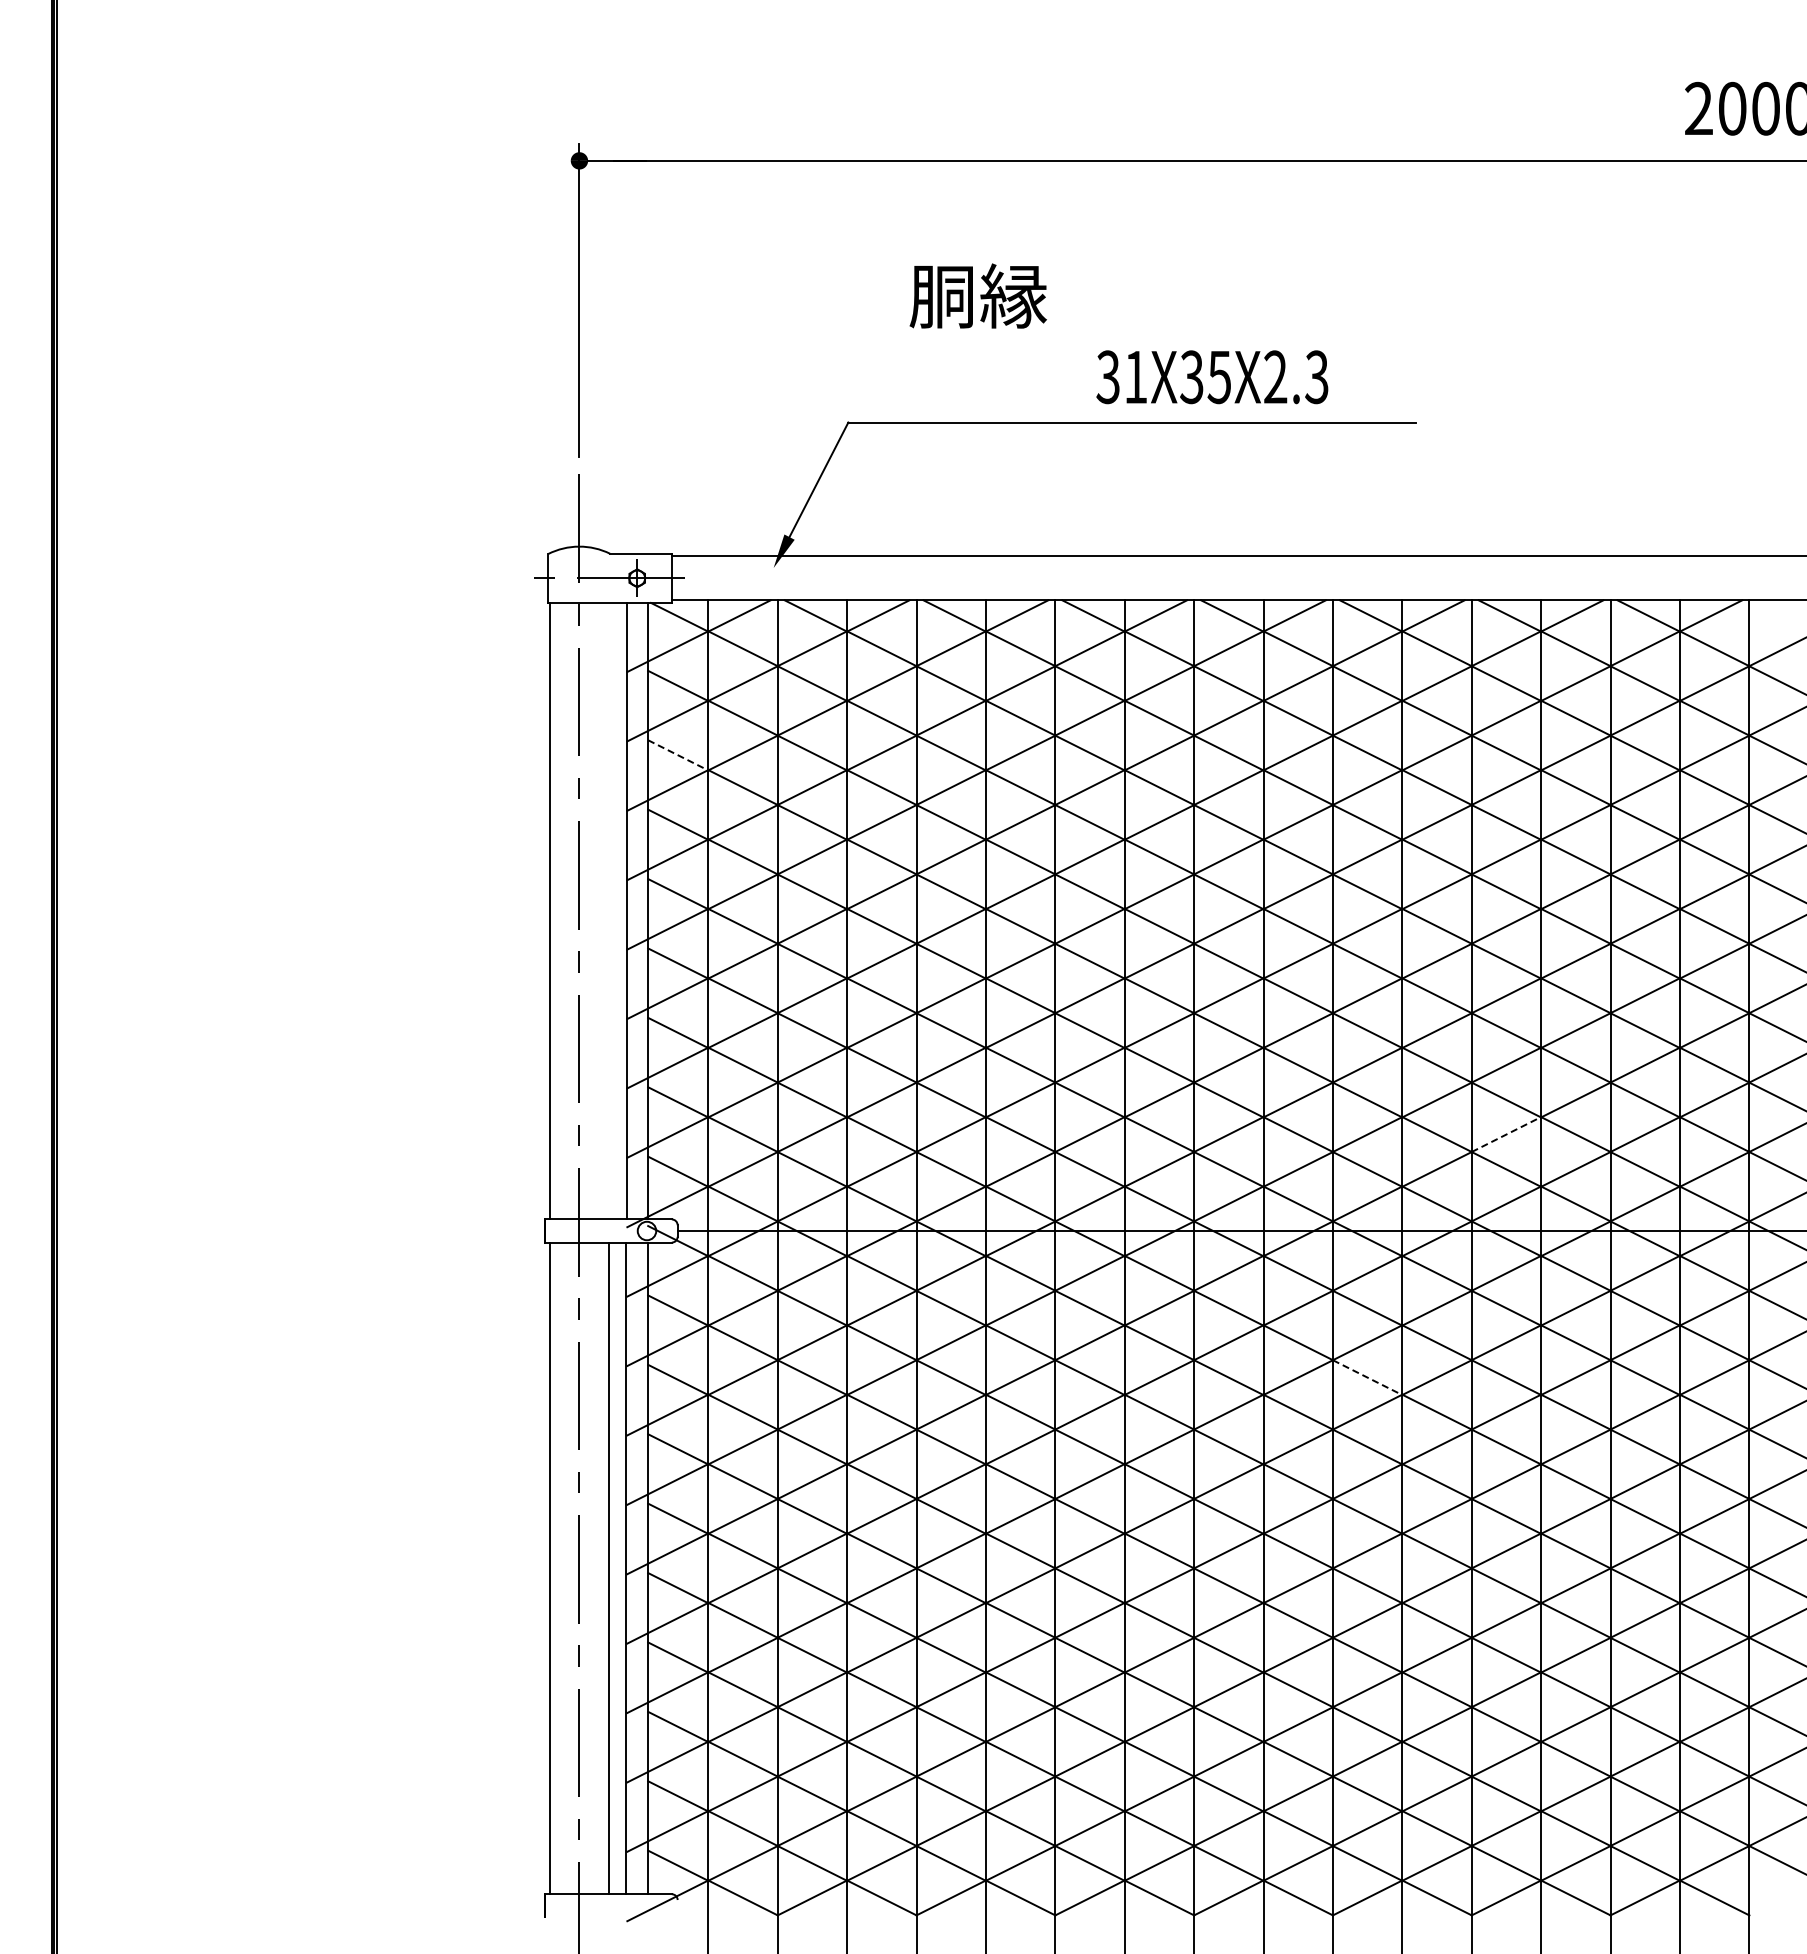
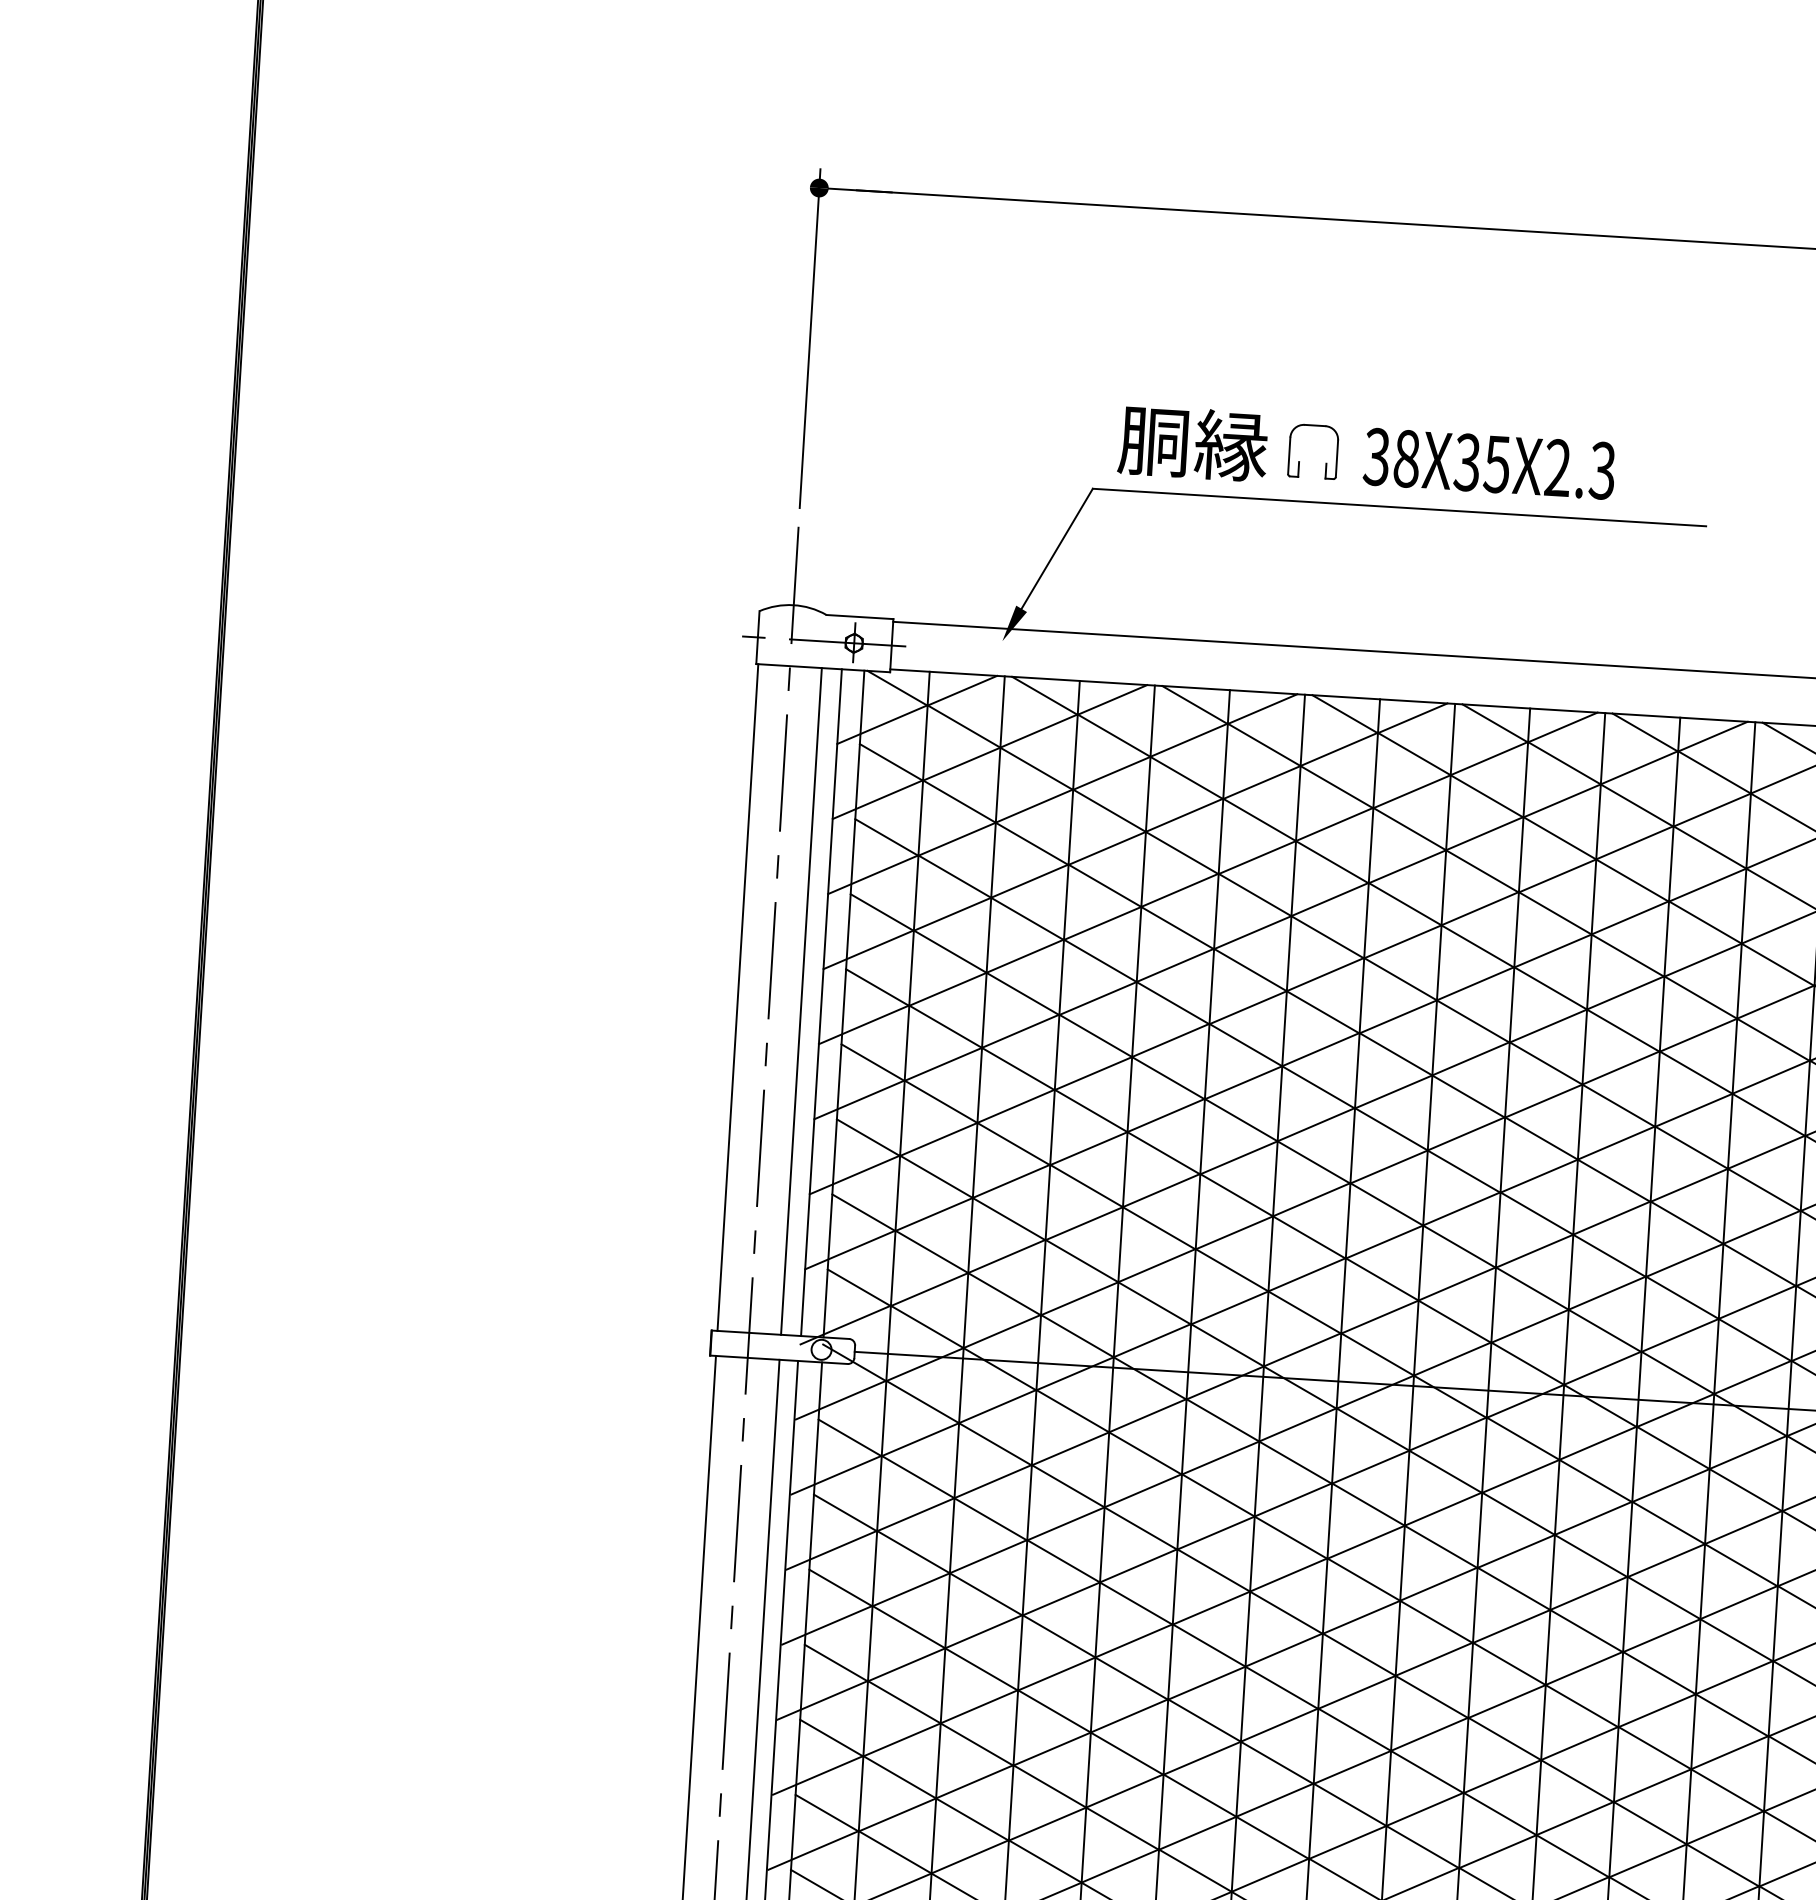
text: (977, 295) -> (1192, 442), moved
text: (1135, 377) -> (1406, 459), 31X35X2.3 -> 38X35X2.3
part: (1037, 385) -> (1299, 461), added
line: (678, 755) -> (887, 837), dashed -> solid
line: (608, 910) -> (801, 1000), added
line: (1506, 1134) -> (1757, 1302), dashed -> solid
line: (1367, 1377) -> (1591, 1555), dashed -> solid

